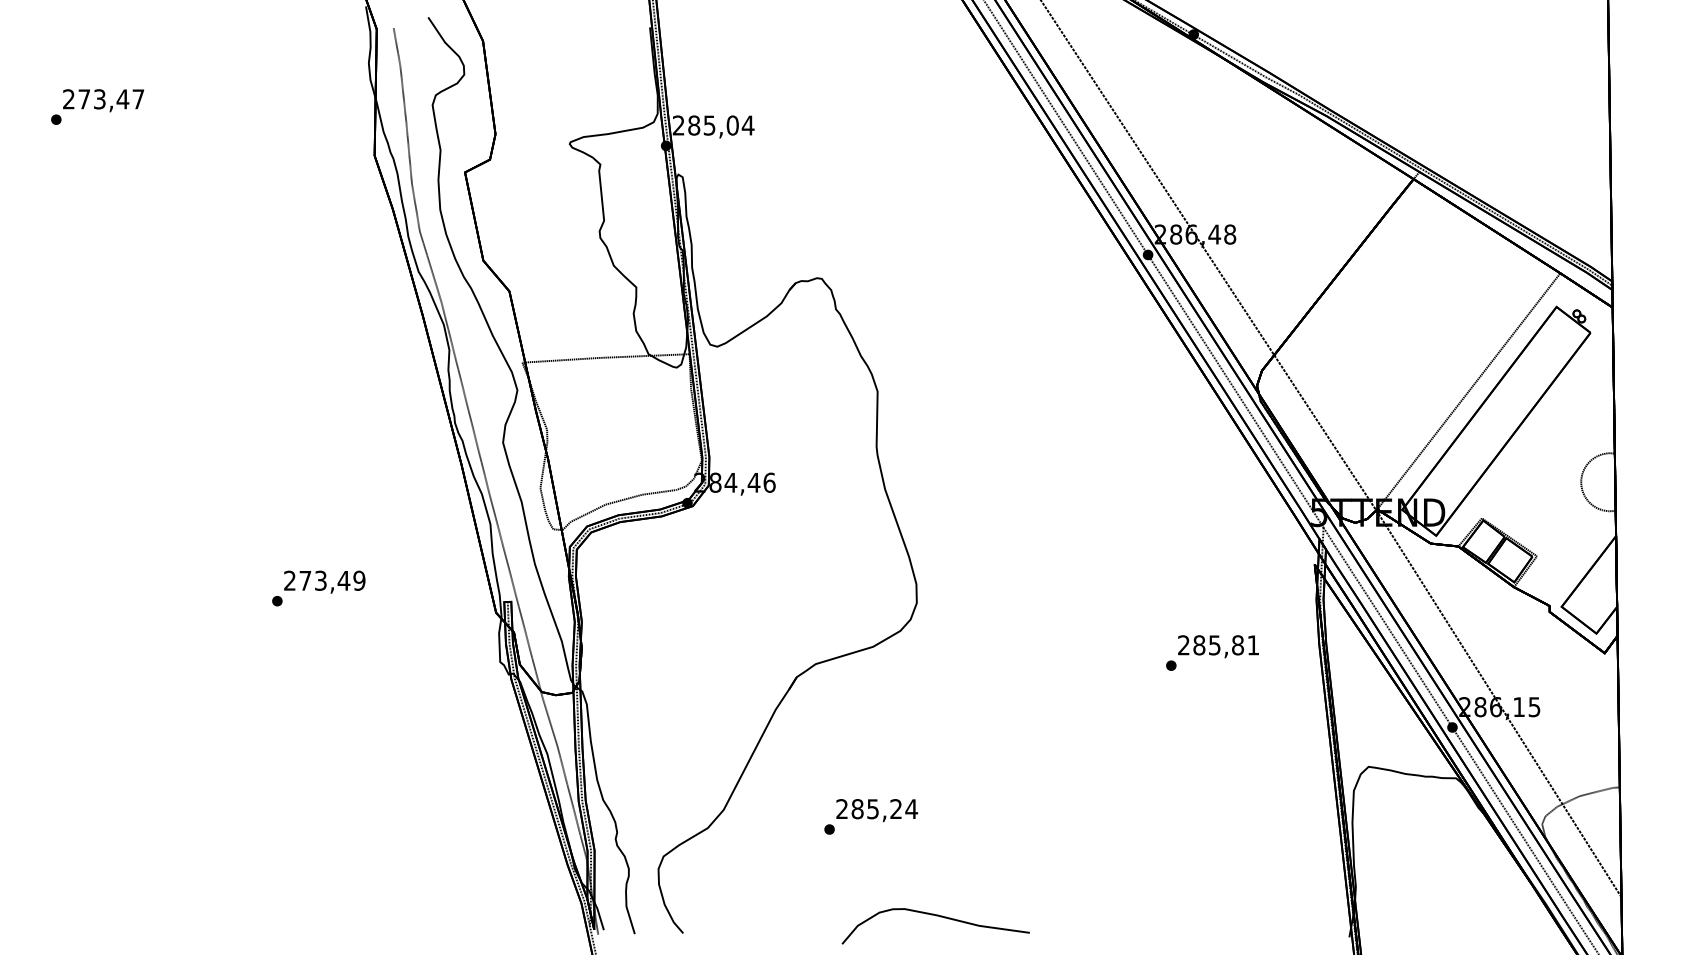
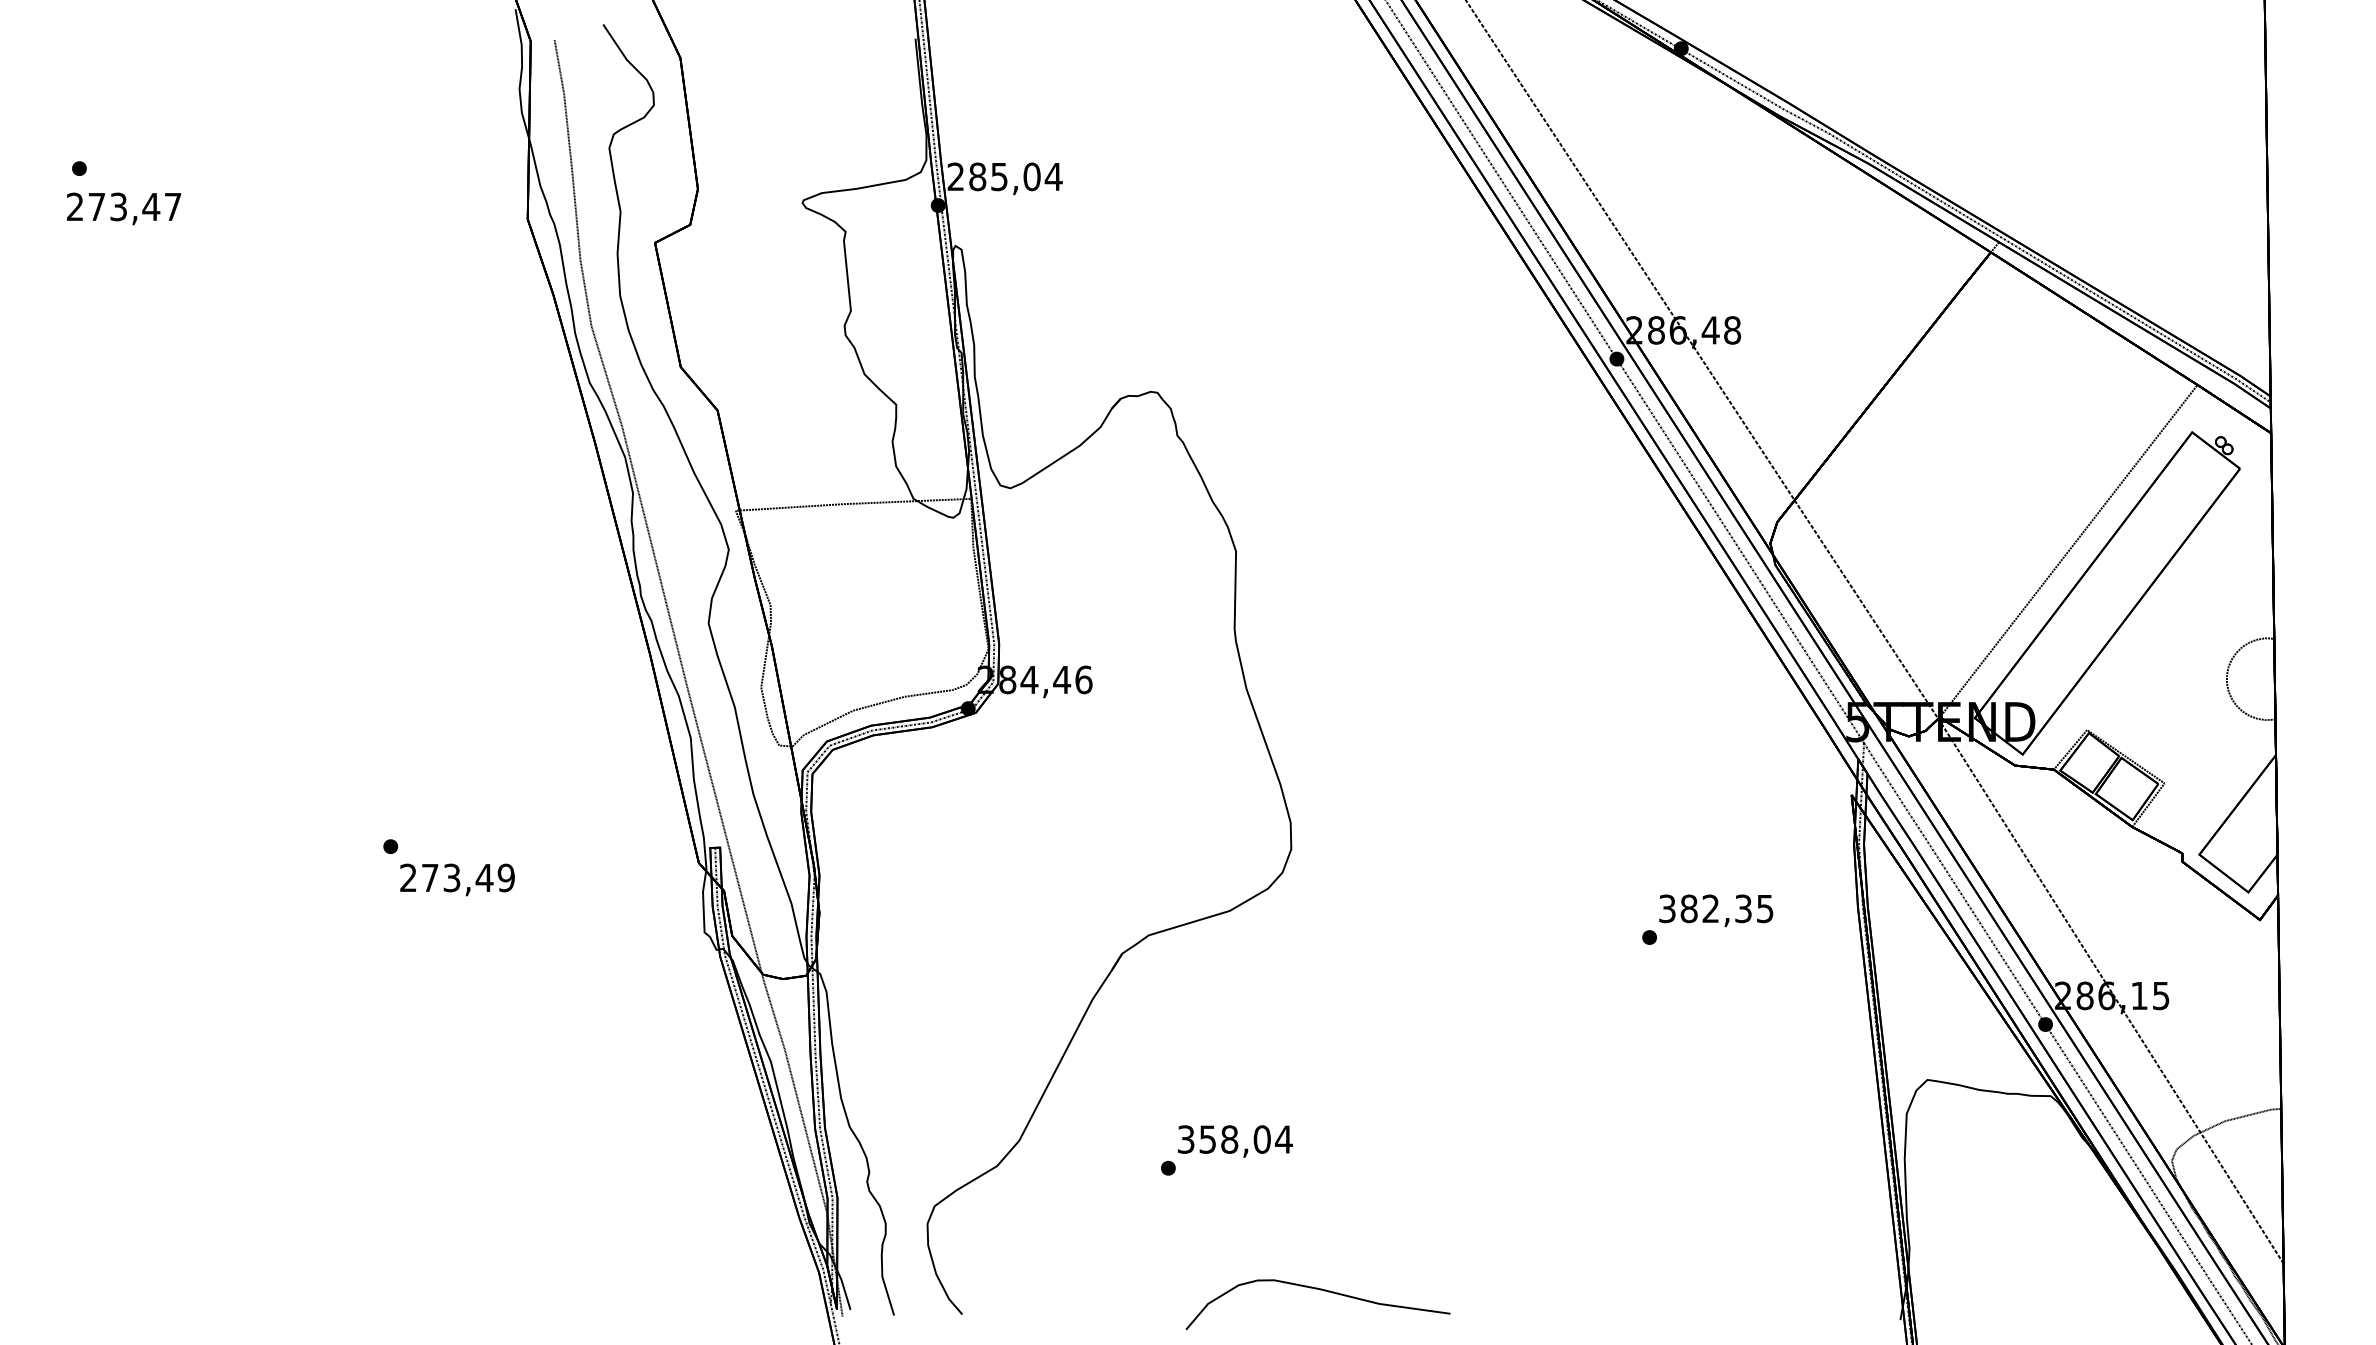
text: (103, 100) -> (124, 208), moved
text: (324, 581) -> (457, 879), moved
text: (1218, 645) -> (1716, 908), 285,81 -> 382,35
text: (868, 809) -> (1223, 1139), 285,24 -> 358,04

